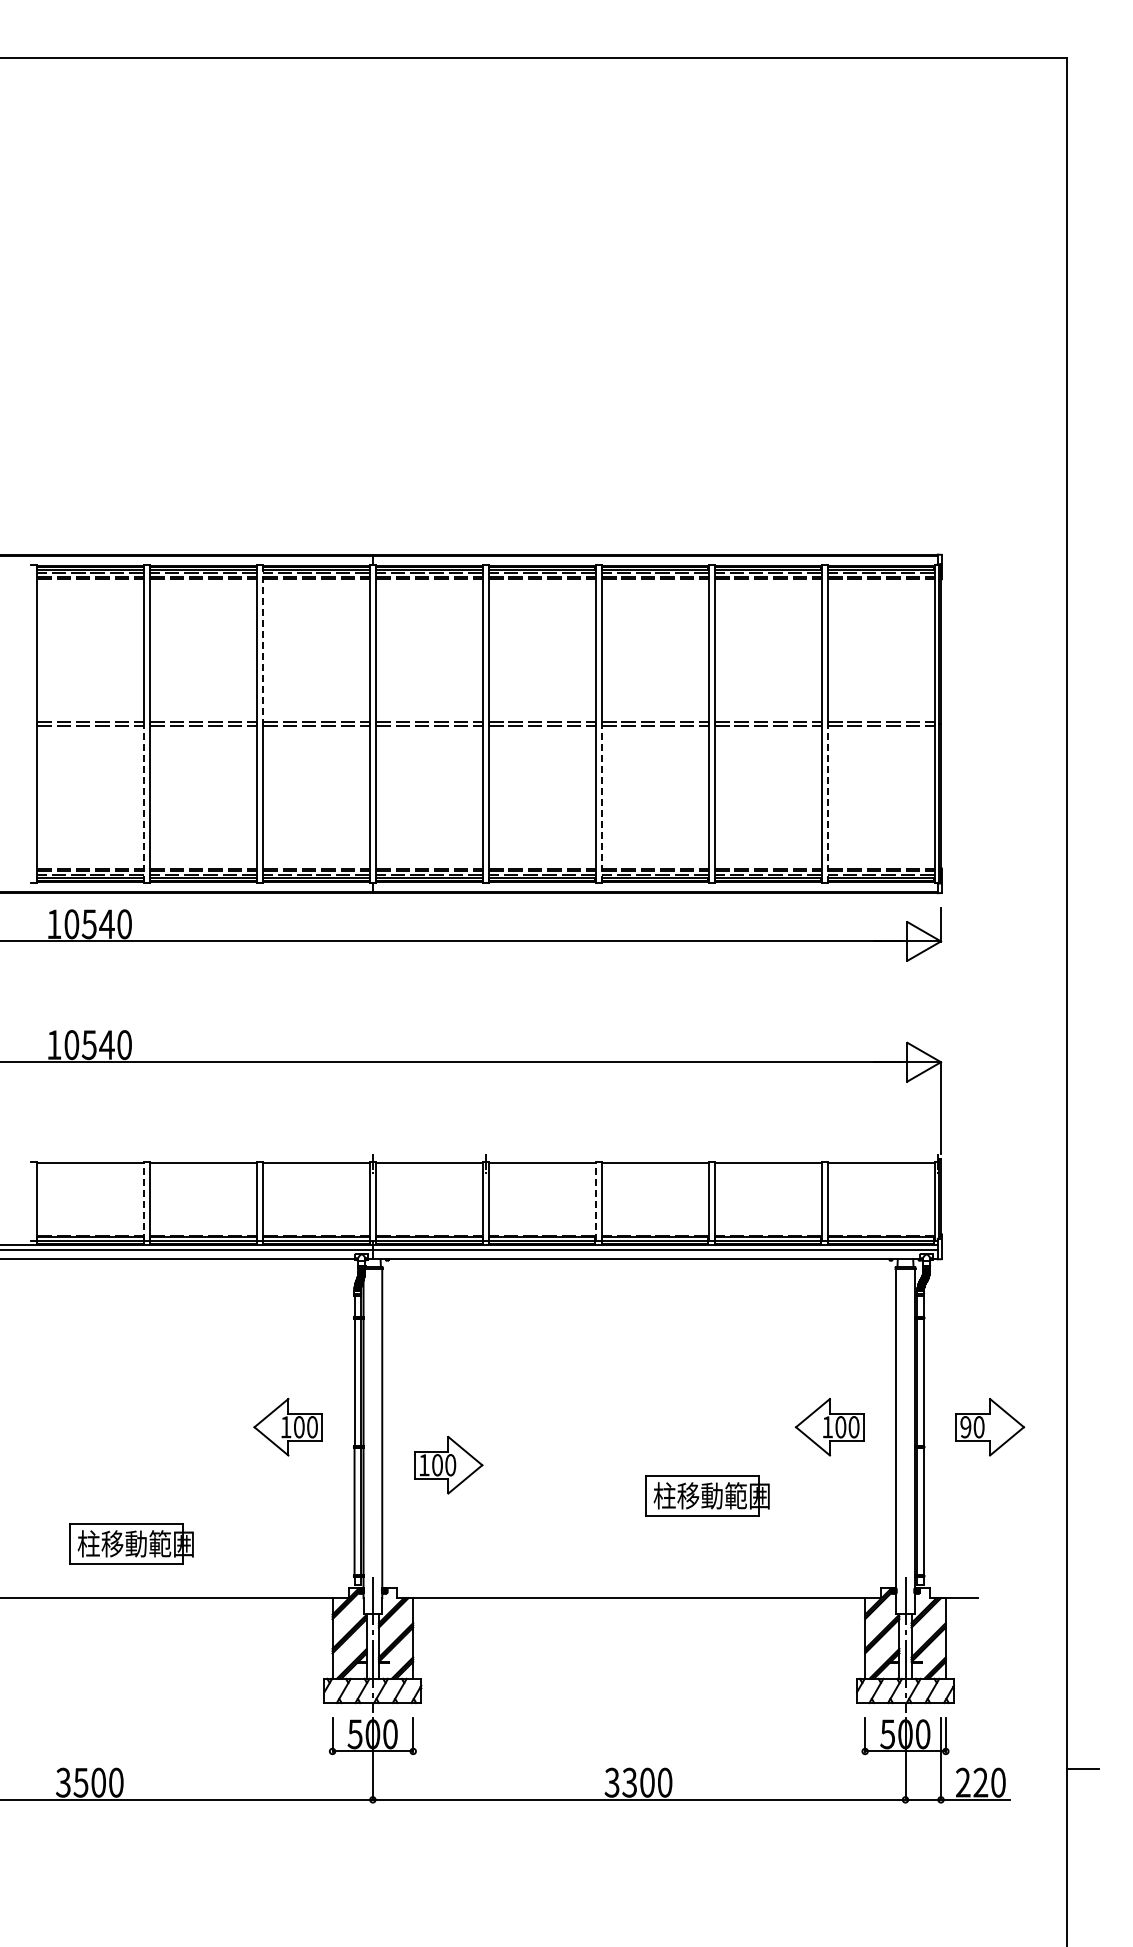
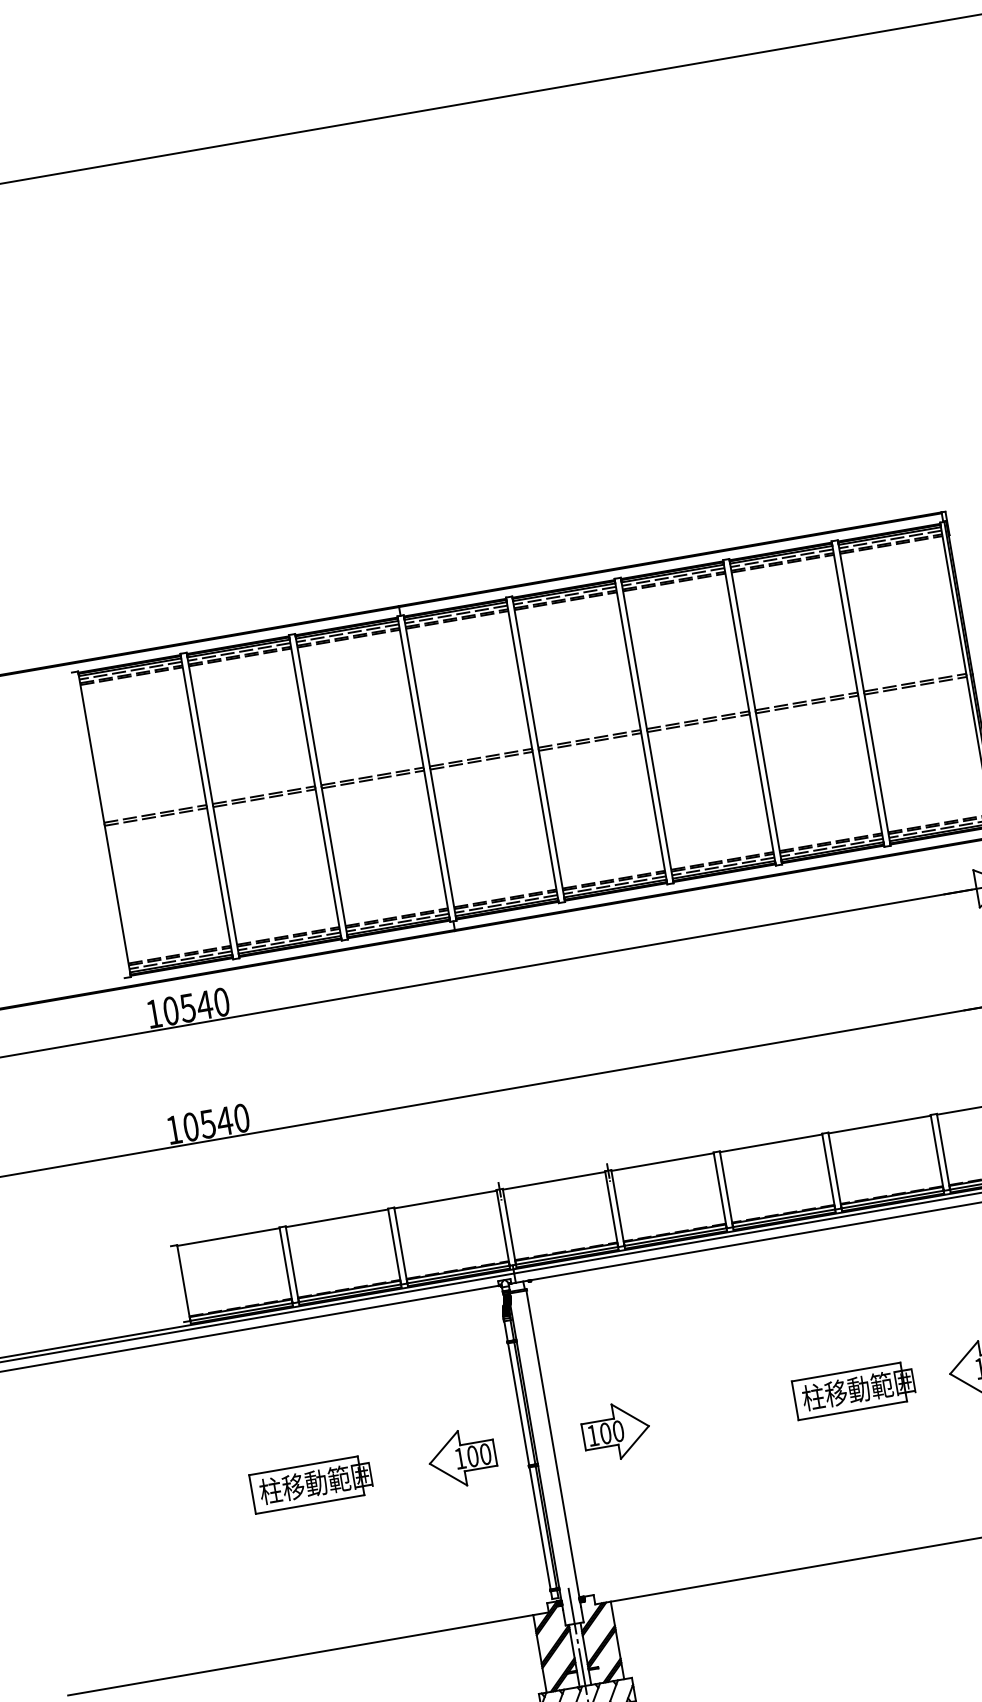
line: (263, 644) -> (308, 710), dashed -> solid
line: (143, 803) -> (219, 883), dashed -> solid
line: (602, 803) -> (660, 806), dashed -> solid
line: (828, 803) -> (877, 769), dashed -> solid
line: (143, 1201) -> (285, 1265), dashed -> solid
line: (595, 1201) -> (720, 1190), dashed -> solid
part: (448, 1464) -> (616, 1430), moved
part: (707, 1495) -> (854, 1389), moved
part: (131, 1543) -> (311, 1483), moved

